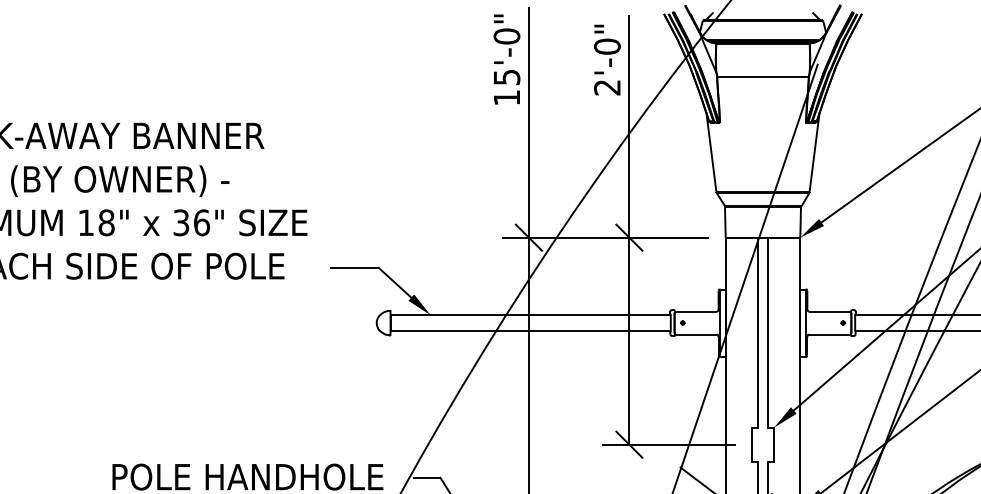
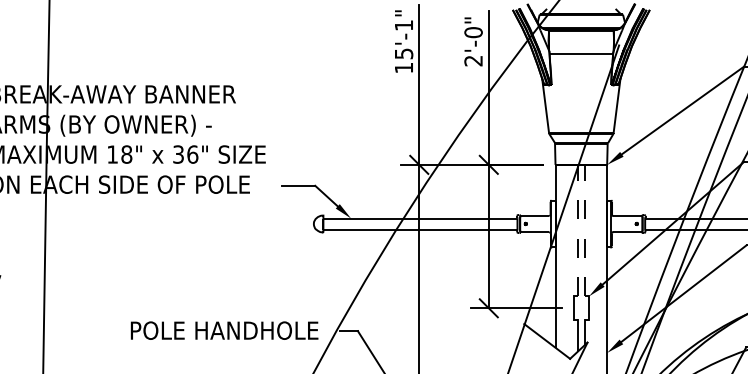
text: (506, 36) -> (403, 25), 15'-0" -> 15'-1"
line: (758, 332) -> (578, 230), solid -> dashed
line: (767, 332) -> (584, 230), solid -> dashed

